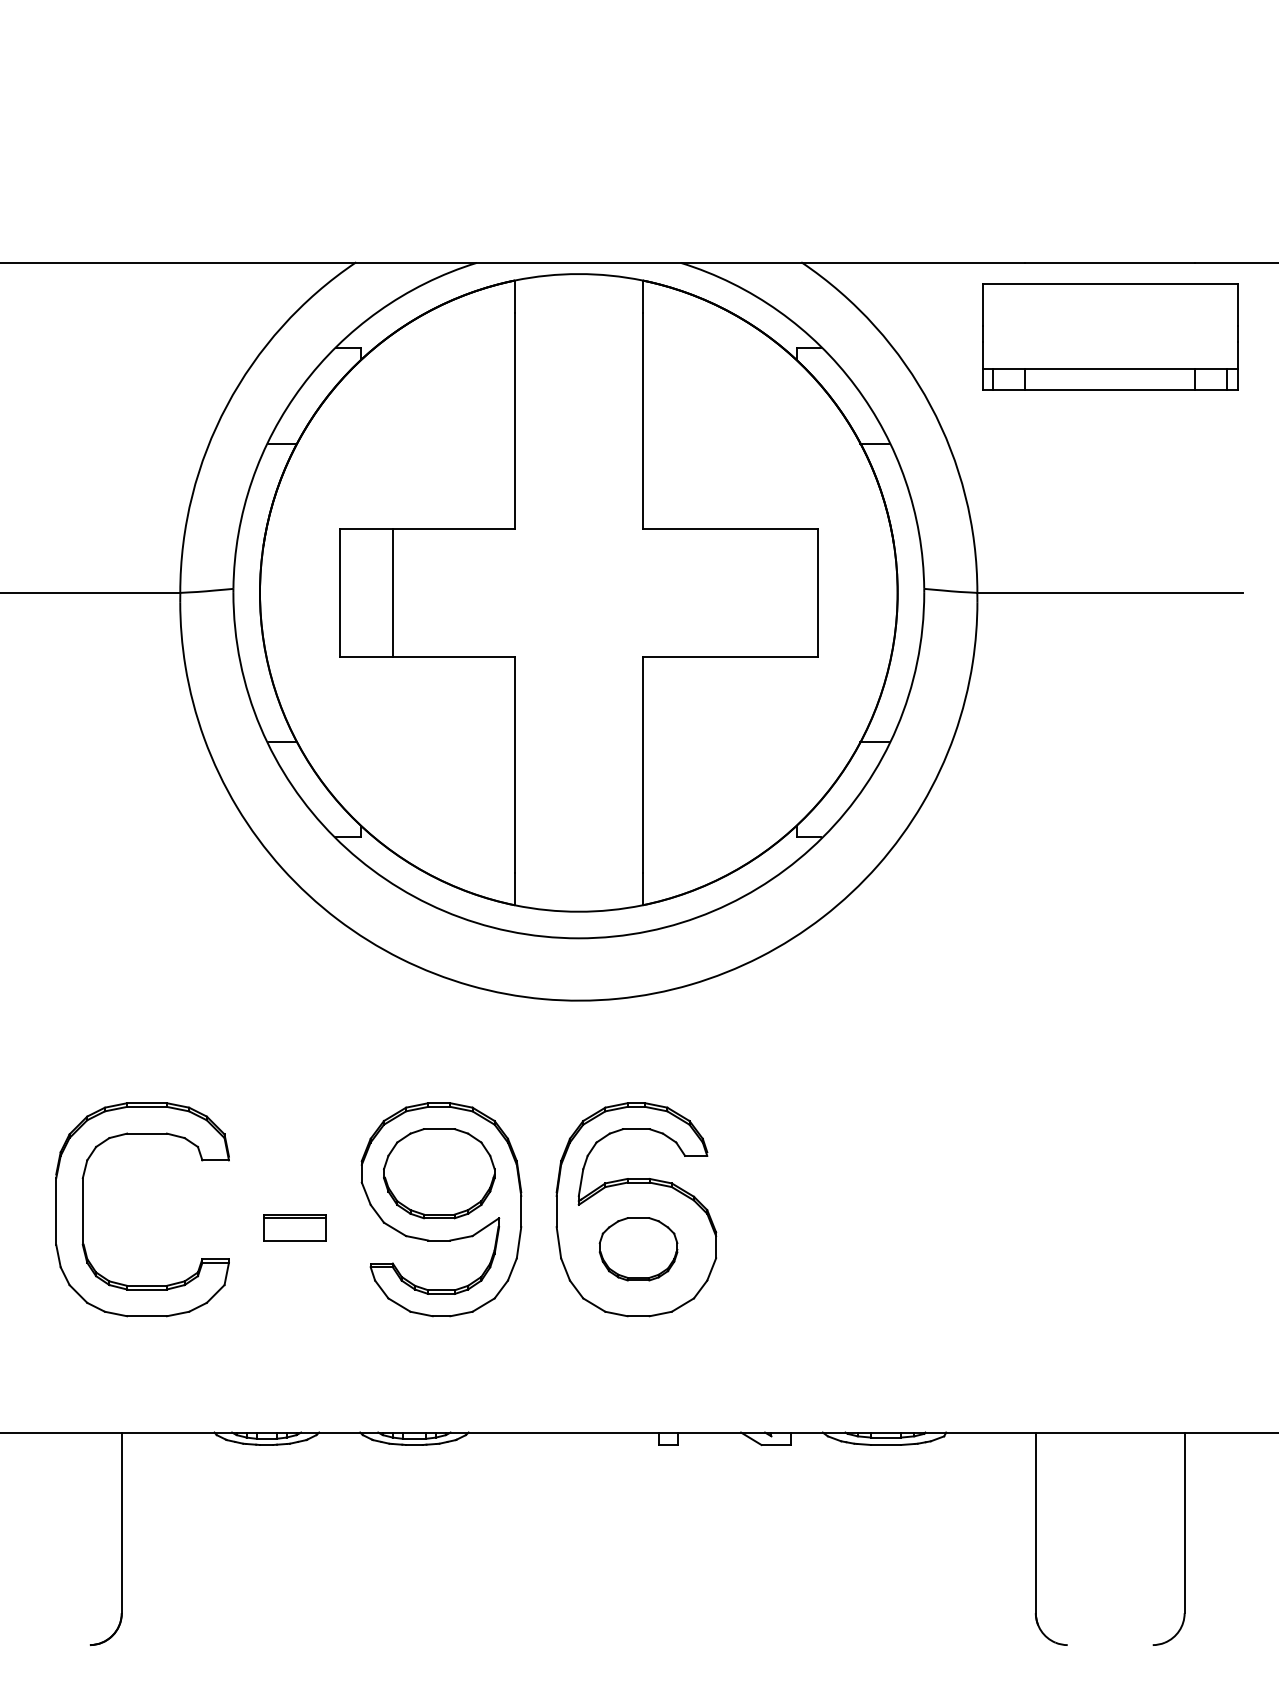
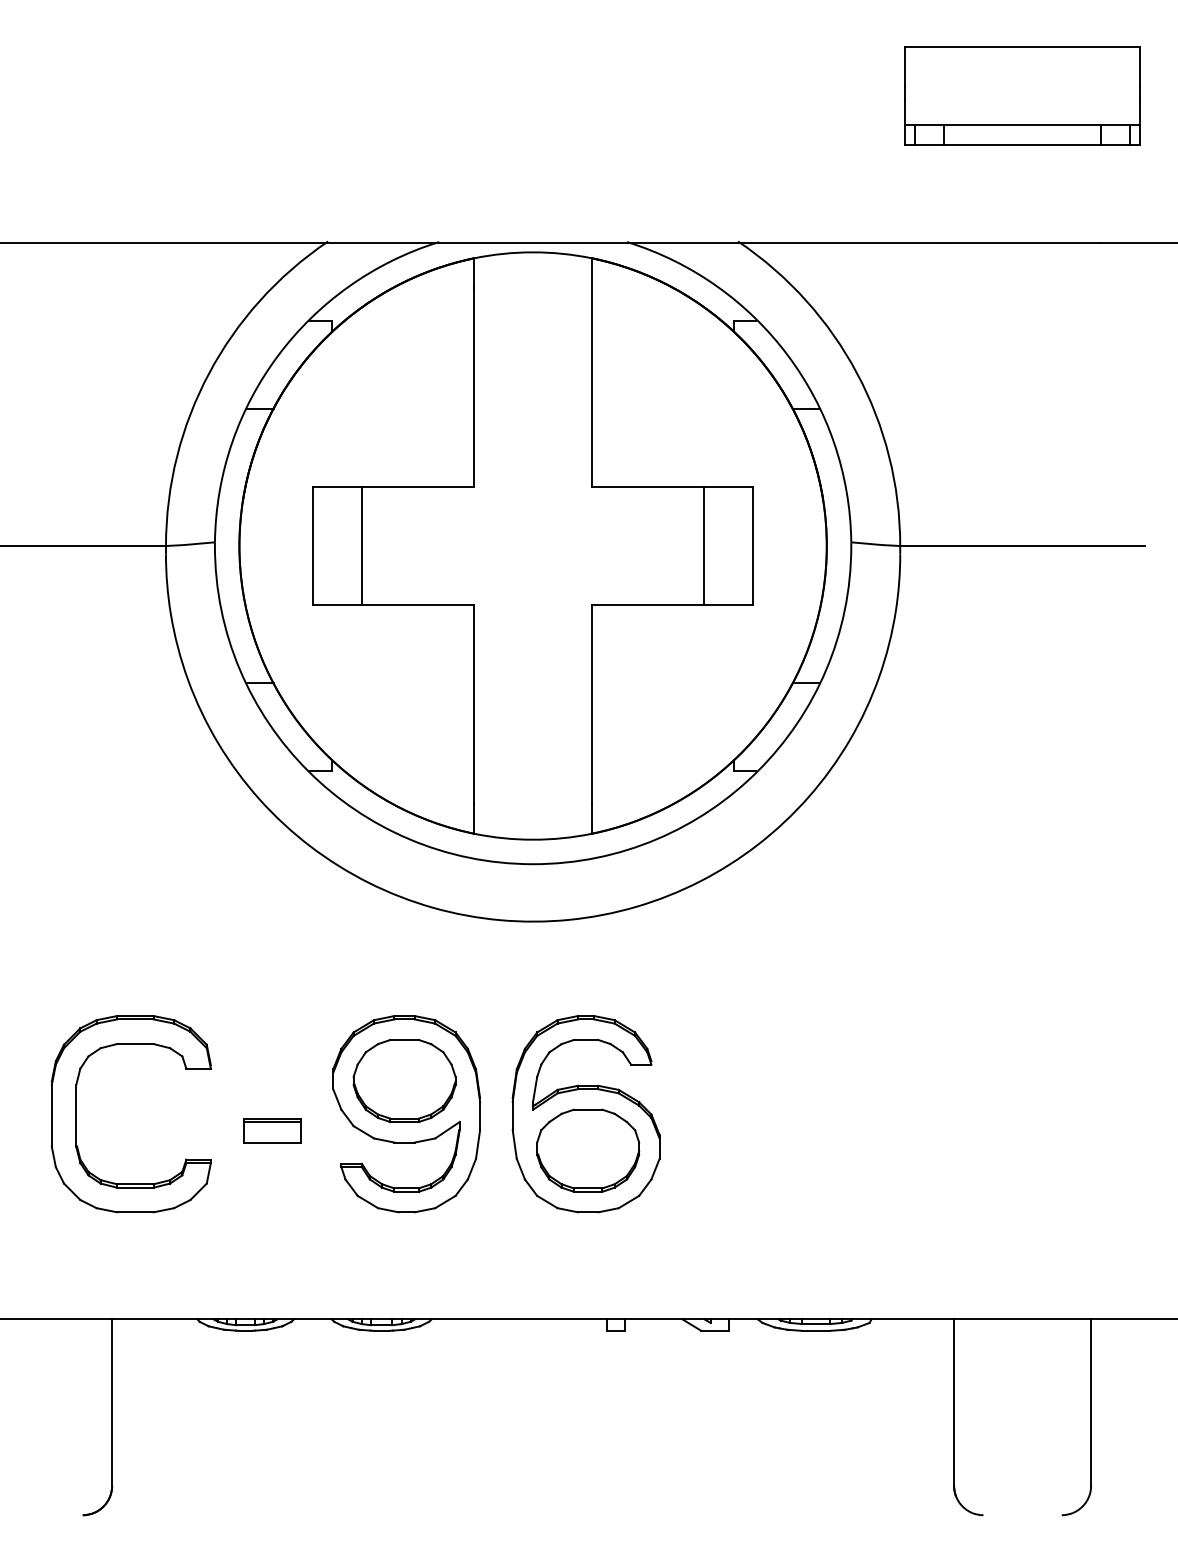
part: (1110, 336) -> (1022, 95), moved
line: (764, 592) -> (704, 545), added
part: (638, 1248) -> (588, 1149), size x1.43

